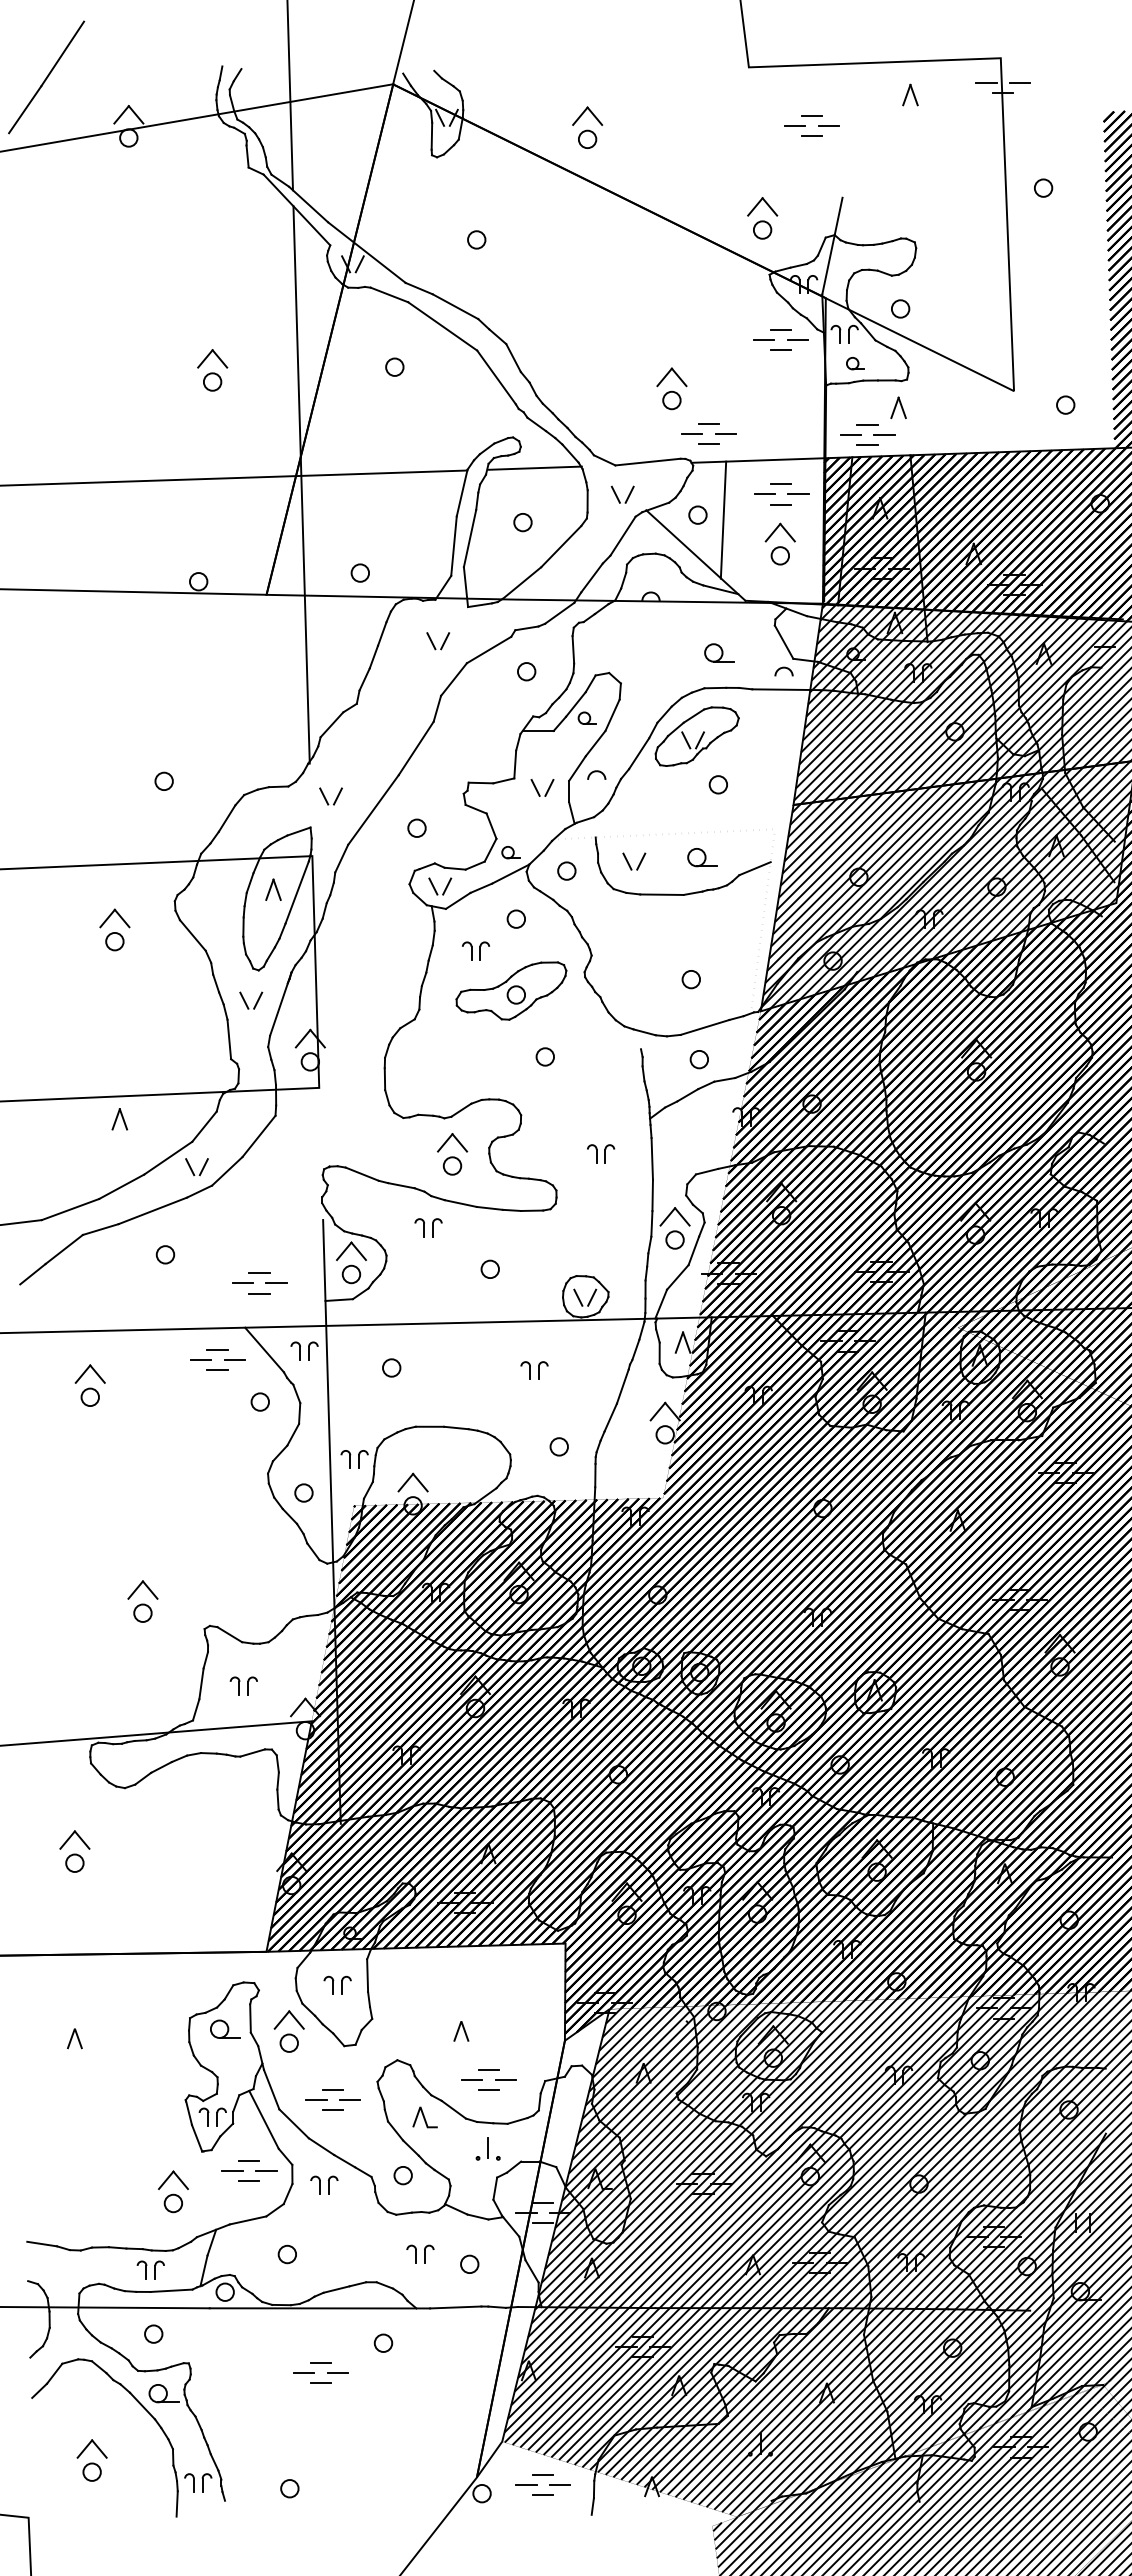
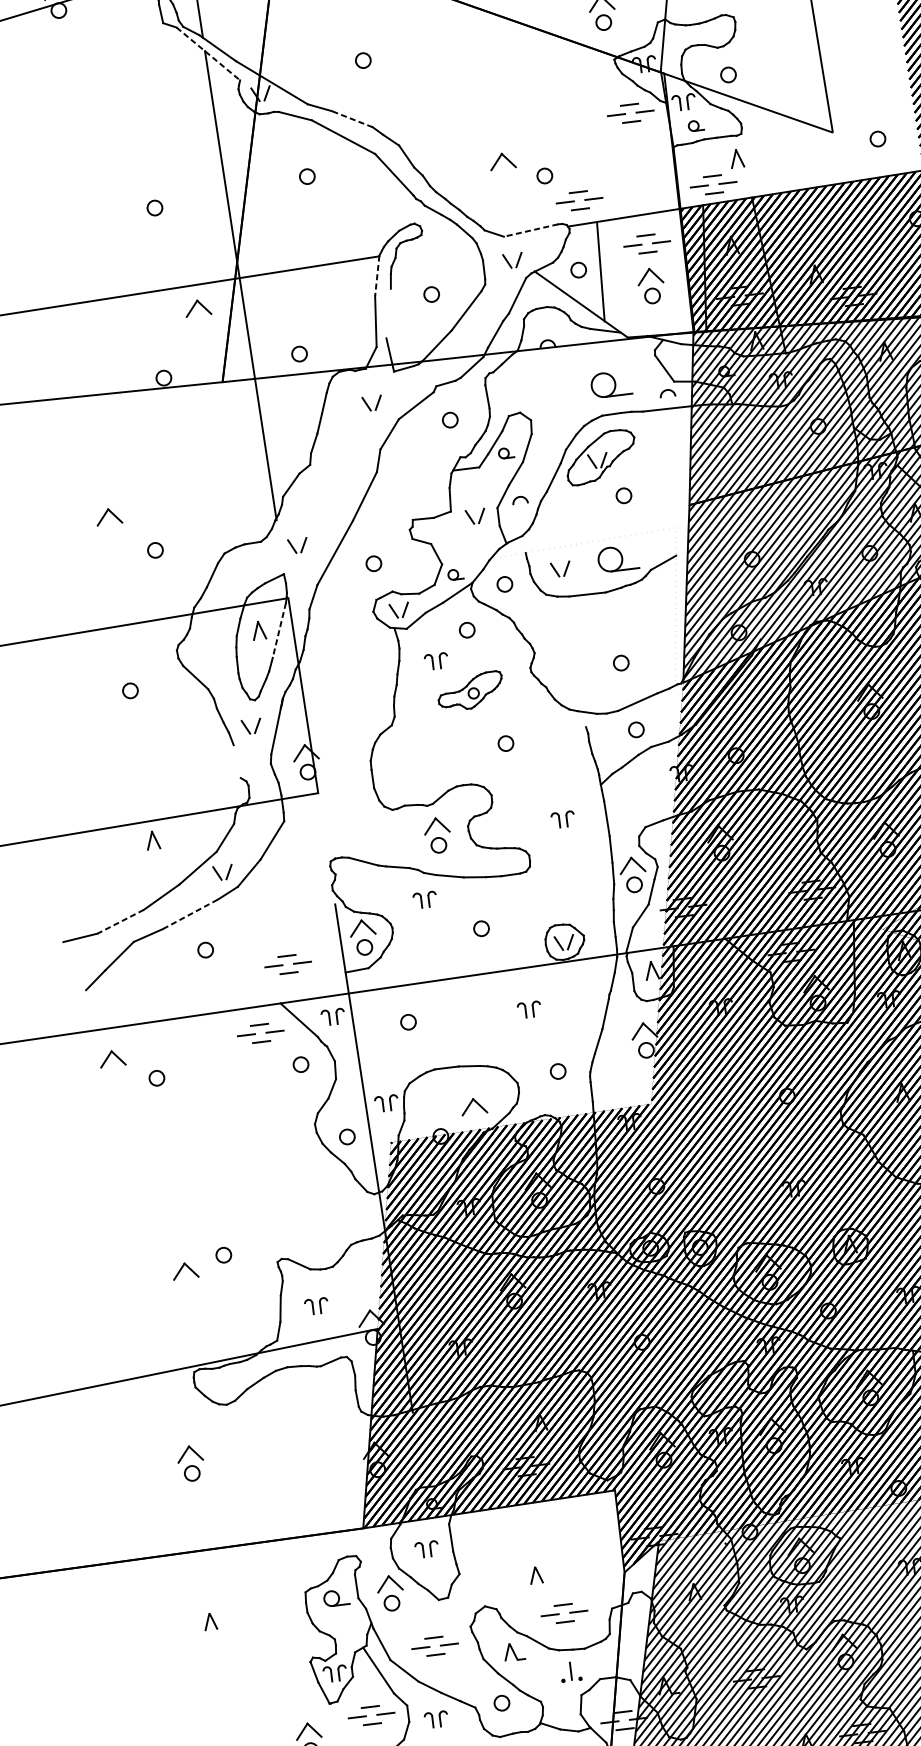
line: (296, 209) -> (207, 53), solid -> dashed
line: (455, 306) -> (352, 119), solid -> dashed
part: (212, 358) -> (197, 307), moved
part: (671, 377) -> (502, 161), moved
line: (648, 462) -> (531, 230), solid -> dashed
line: (534, 467) -> (435, 246), removed
line: (462, 493) -> (377, 276), solid -> dashed
line: (469, 538) -> (388, 313), removed
part: (719, 652) -> (611, 383), size x1.6
part: (702, 857) -> (618, 558), size x1.6
line: (297, 892) -> (279, 630), solid -> dashed
part: (114, 918) -> (108, 516), moved
part: (511, 990) -> (470, 690), size x0.7
line: (229, 1039) -> (237, 761), removed
line: (70, 1209) -> (120, 921), solid -> dashed
line: (152, 1210) -> (190, 914), solid -> dashed
part: (89, 1373) -> (111, 1058), moved
part: (412, 1482) -> (473, 1106), moved
part: (142, 1589) -> (185, 1270), moved

